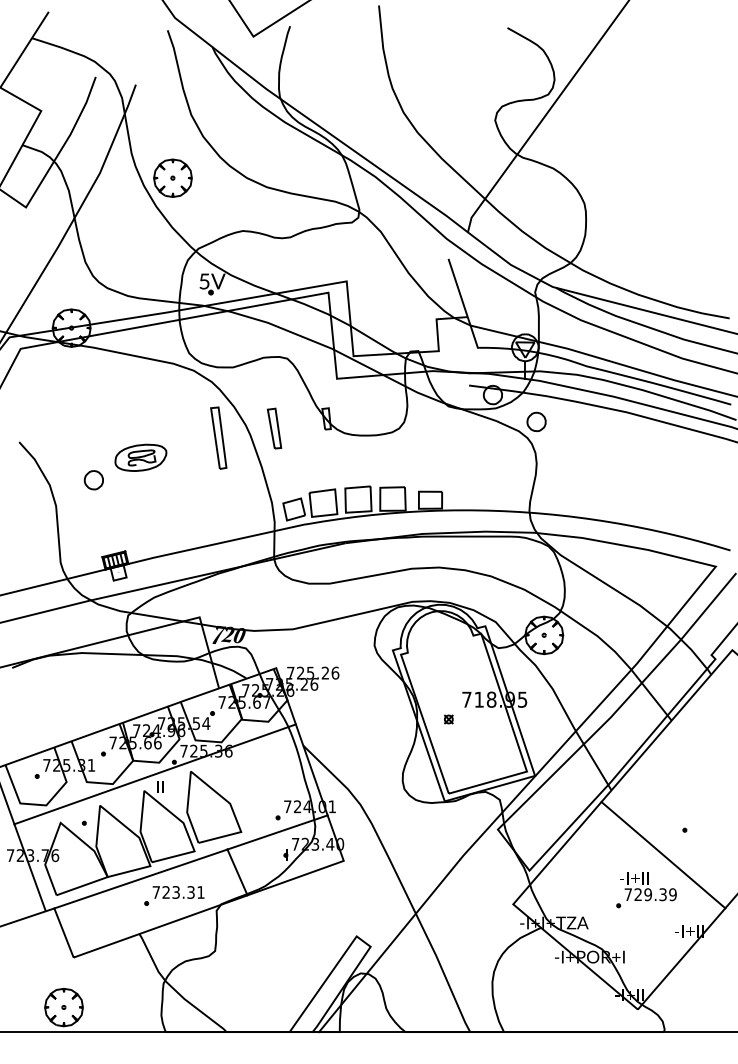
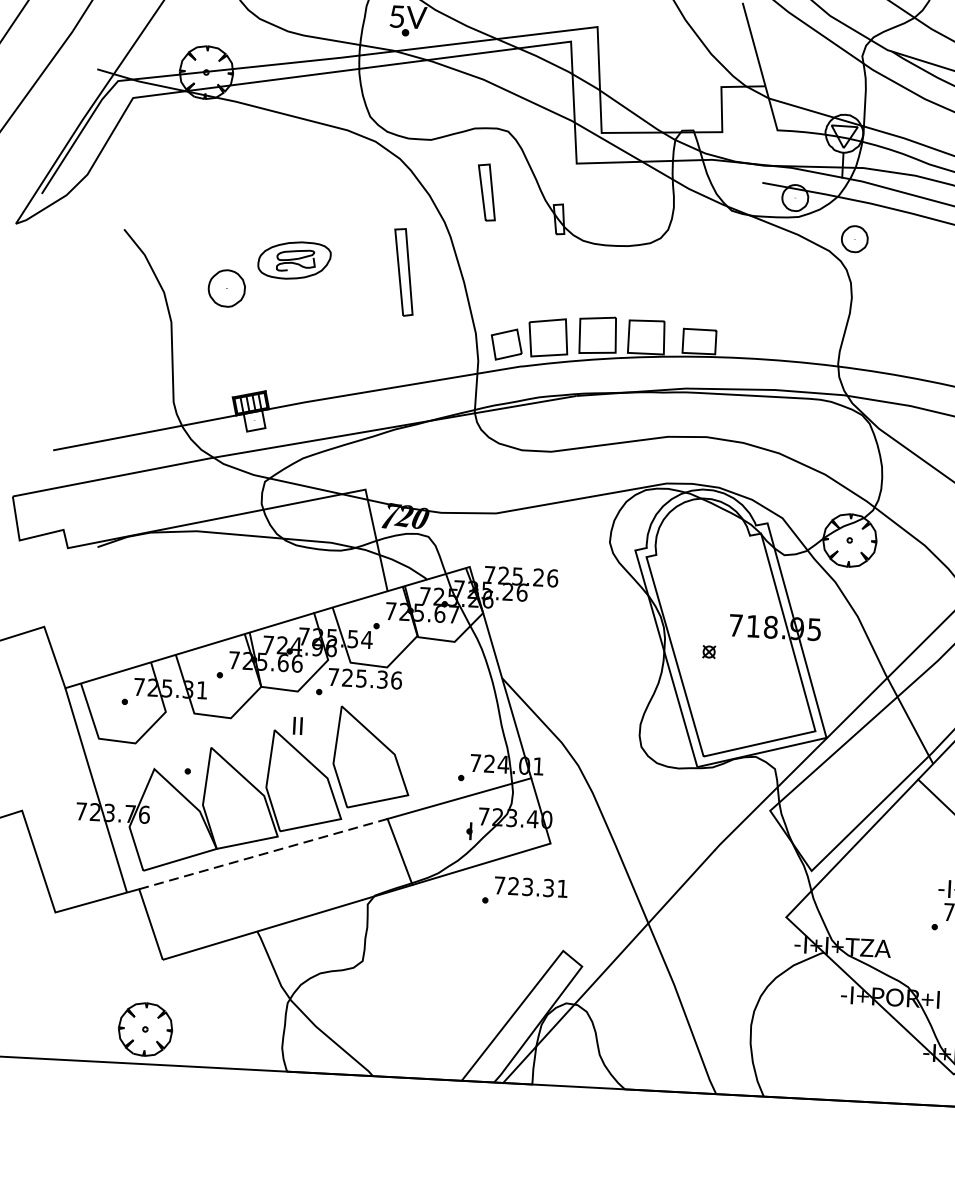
part: (274, 428) -> (486, 192), moved
part: (218, 437) -> (403, 271), moved
part: (93, 480) -> (226, 288), size x1.4
line: (154, 774) -> (290, 707), removed
line: (141, 878) -> (264, 853), solid -> dashed
part: (174, 895) -> (525, 891), moved

